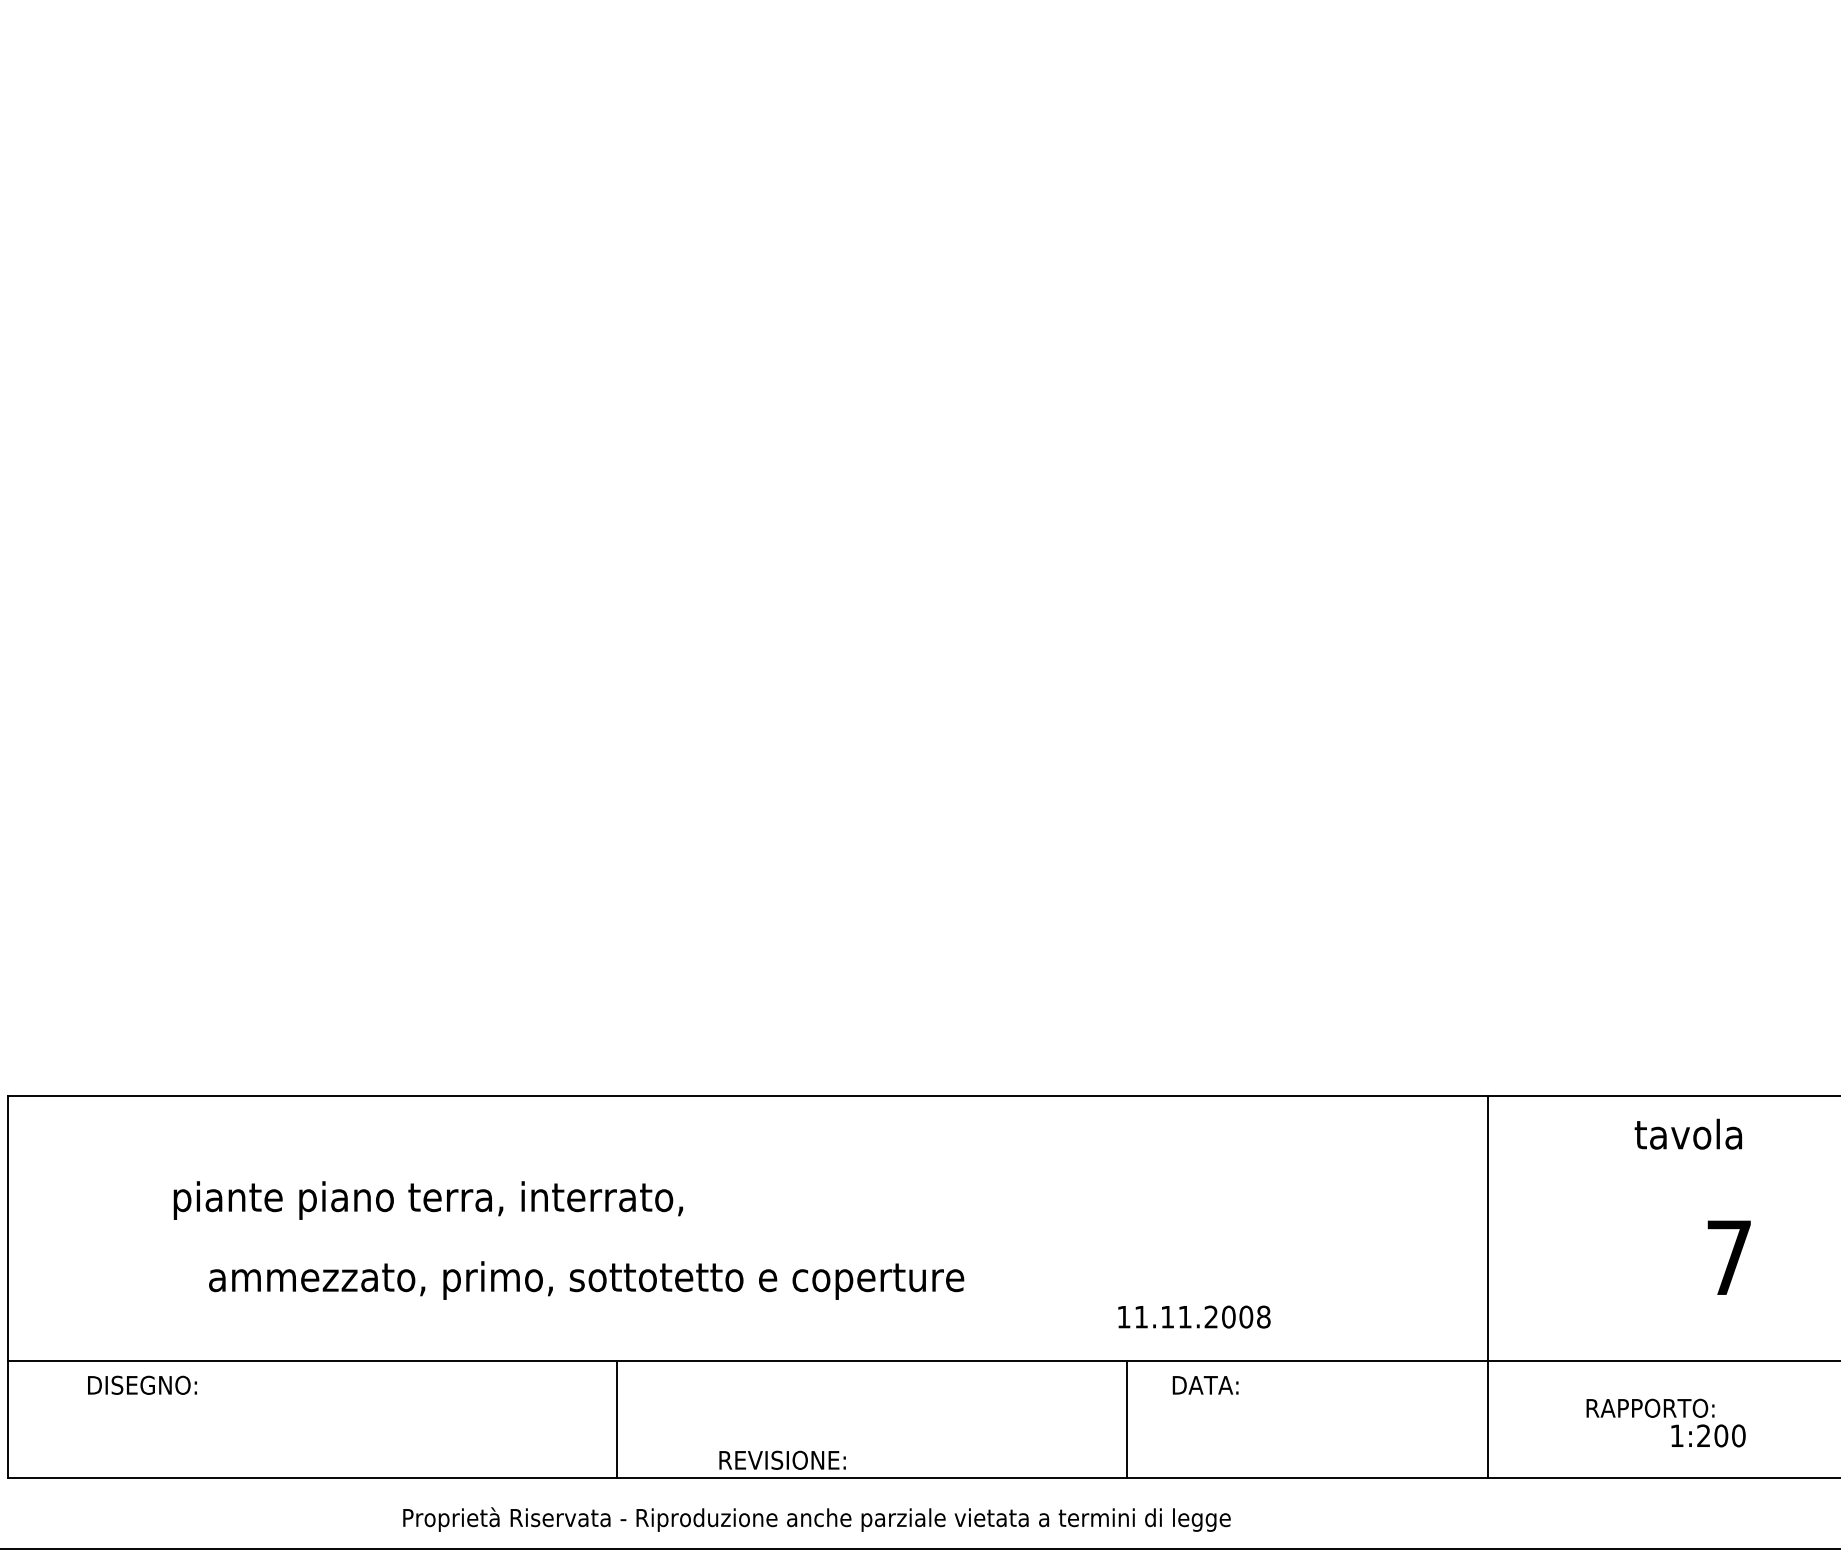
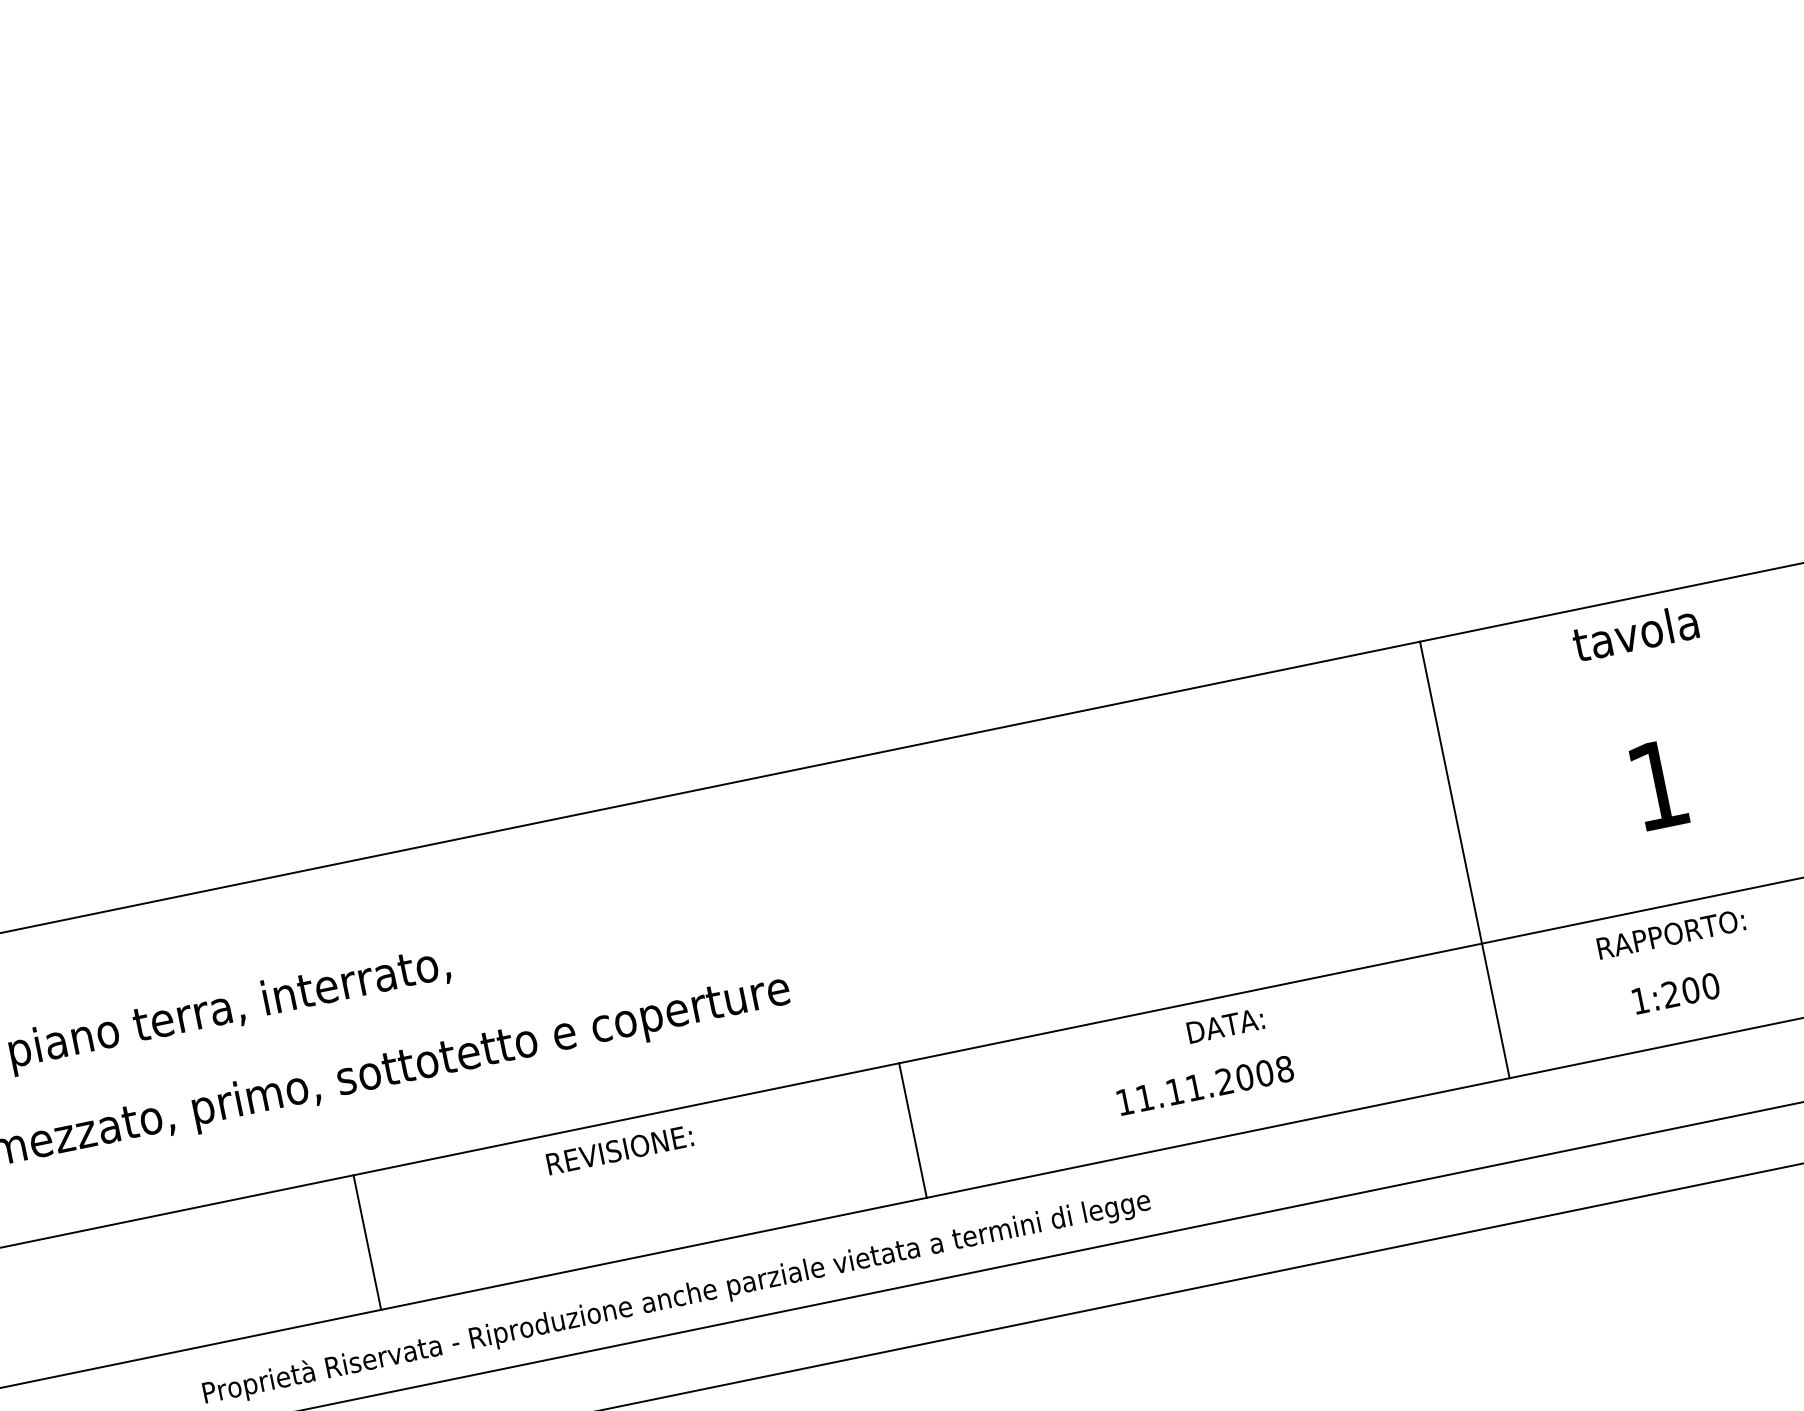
text: (1687, 1133) -> (1634, 632), moved
text: (1728, 1257) -> (1657, 784), 7 -> 1
line: (1488, 1287) -> (1465, 859), moved
text: (1194, 1316) -> (1205, 1084), moved
text: (1205, 1385) -> (1225, 1025), moved
text: (1650, 1407) -> (1671, 933), moved
line: (616, 1419) -> (367, 1242), moved
line: (1127, 1419) -> (913, 1130), moved
text: (782, 1459) -> (619, 1149), moved

